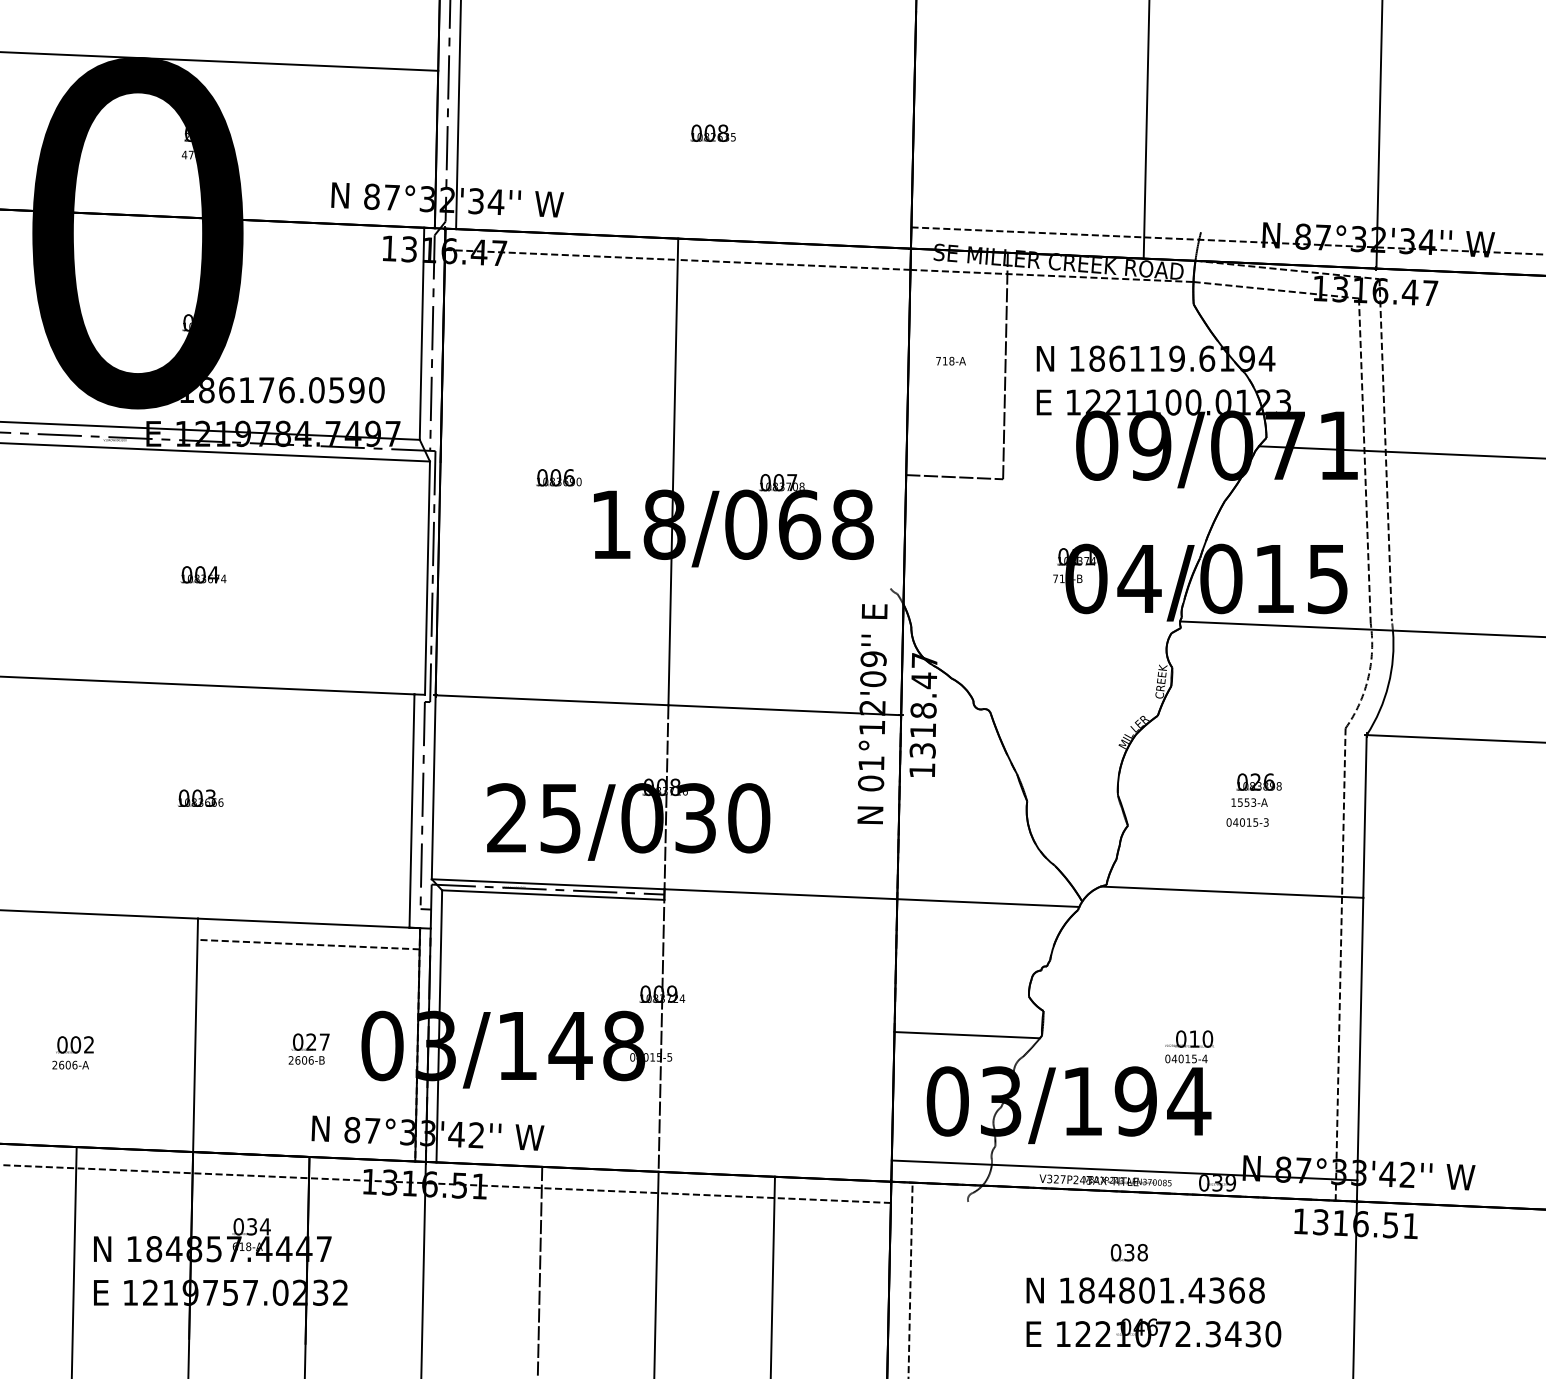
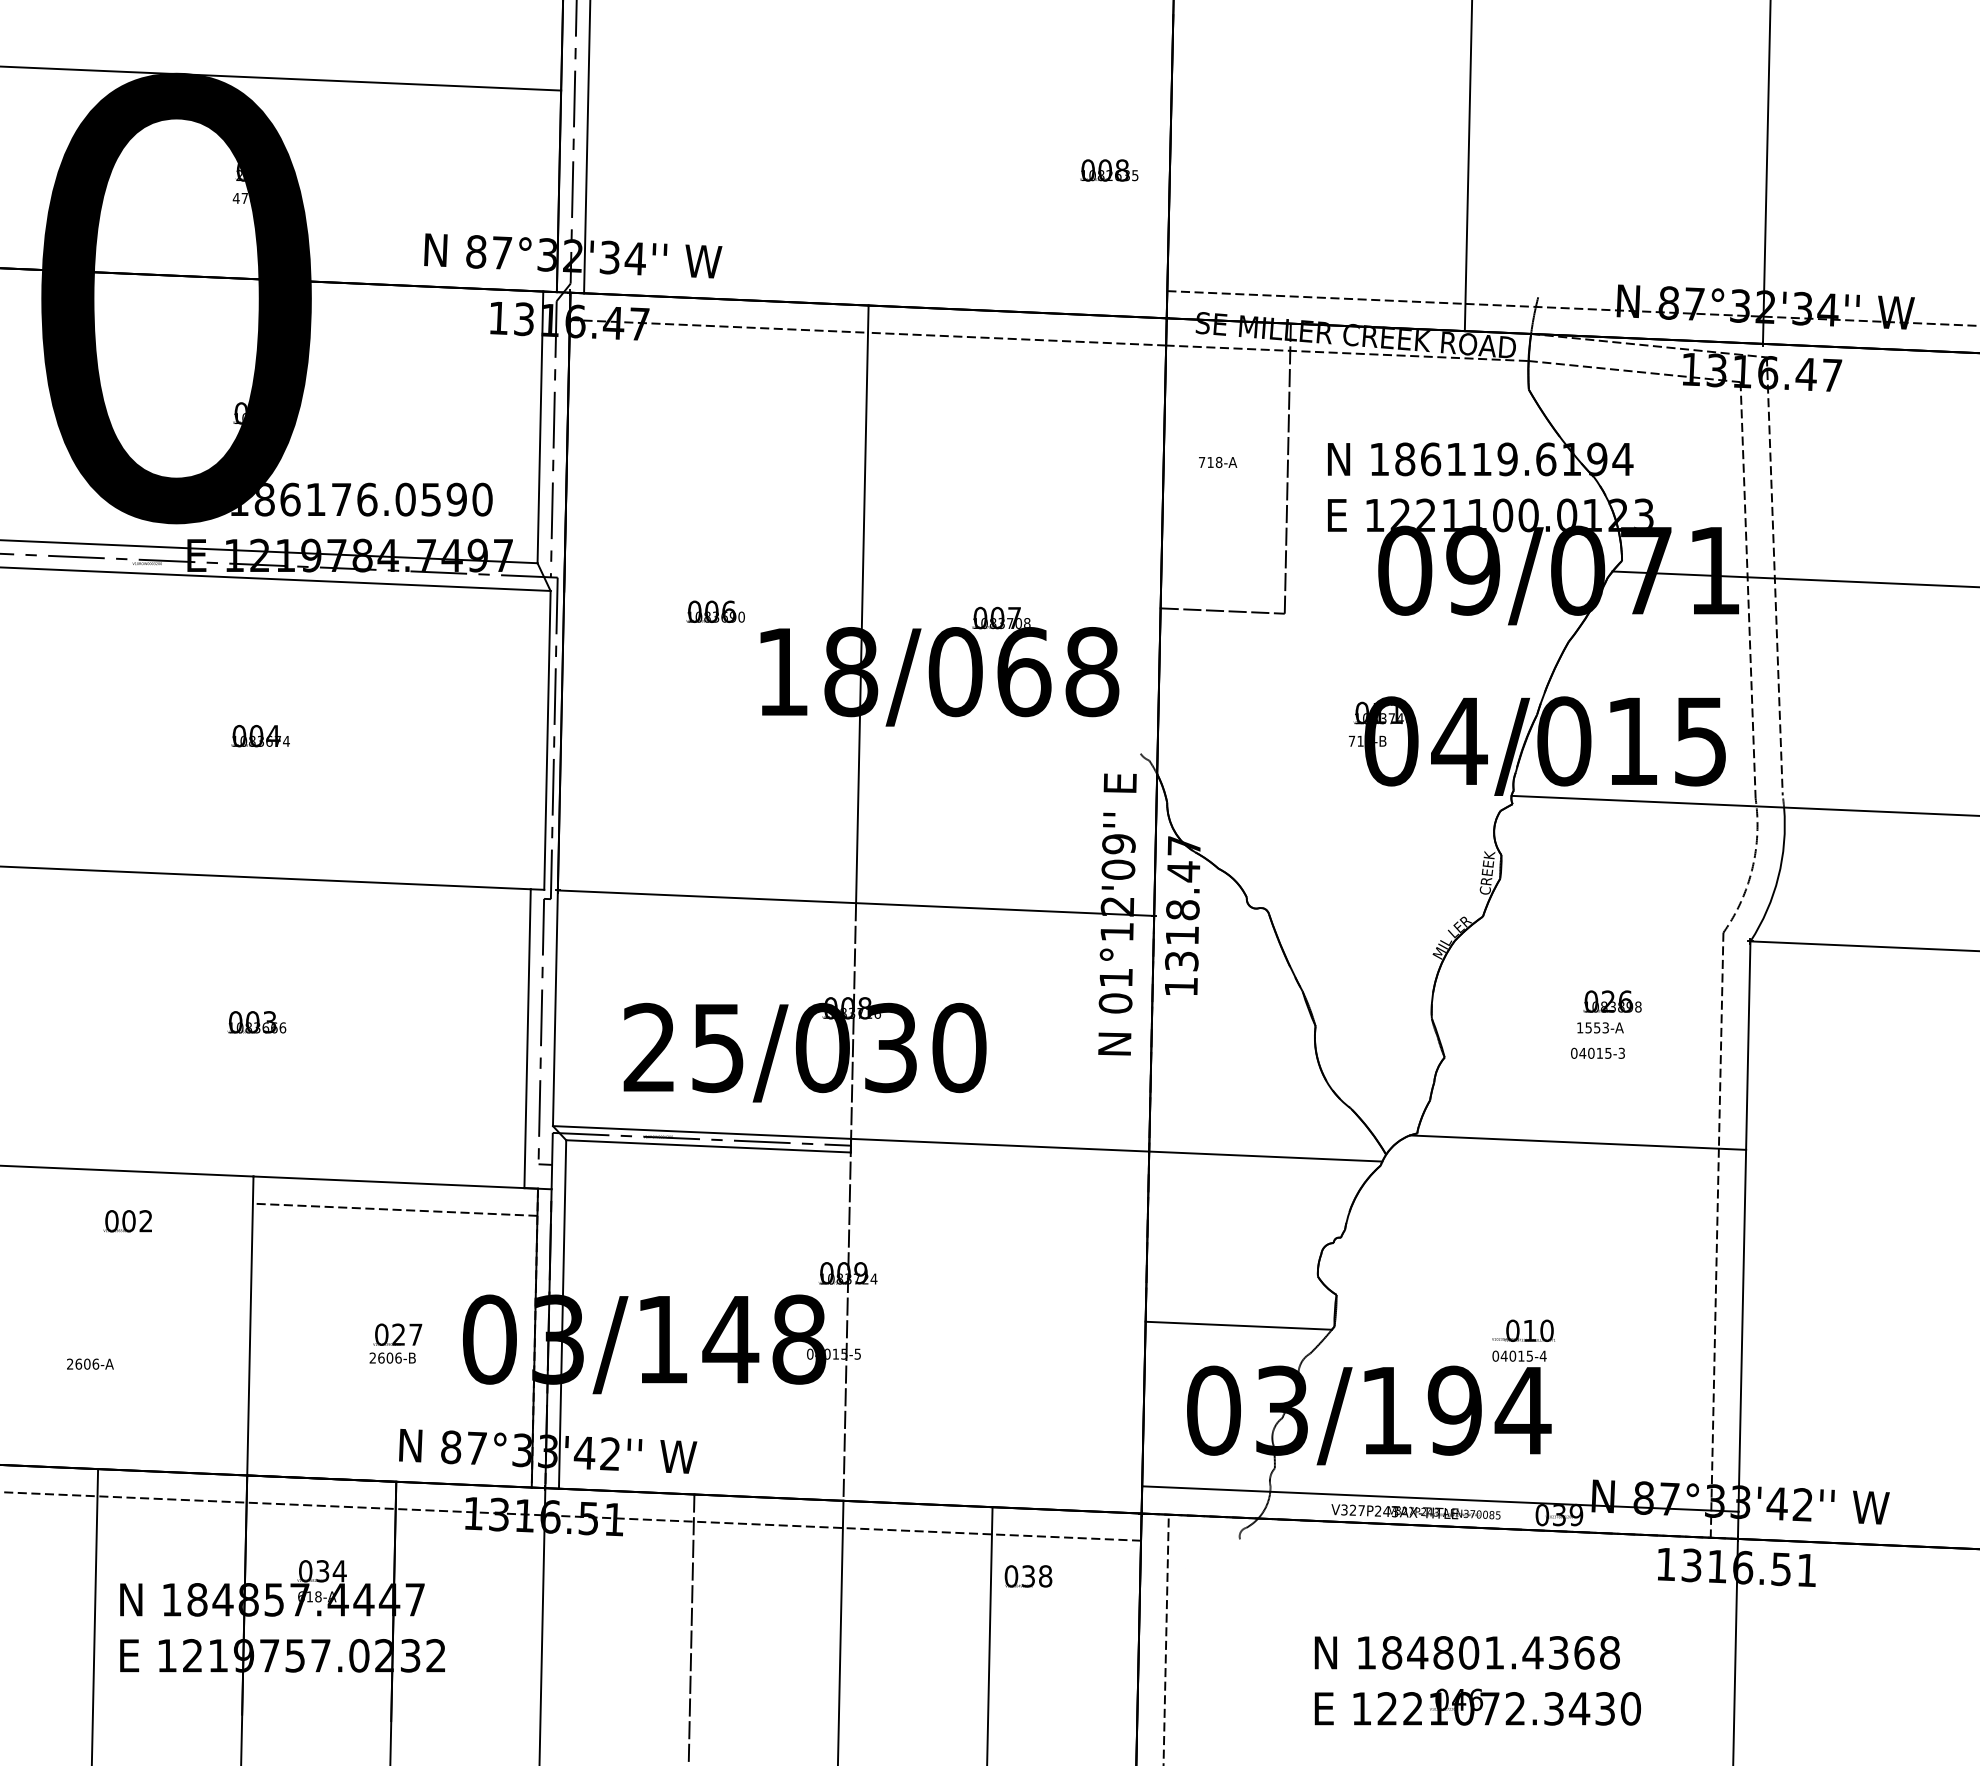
text: (713, 133) -> (1109, 170), moved
text: (74, 1045) -> (127, 1221), moved
text: (1129, 1252) -> (1028, 1576), moved

